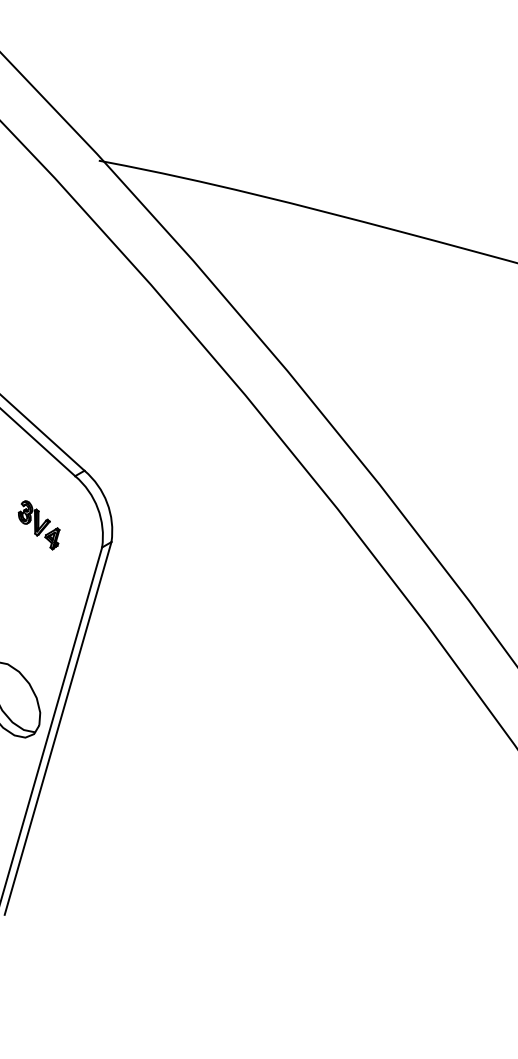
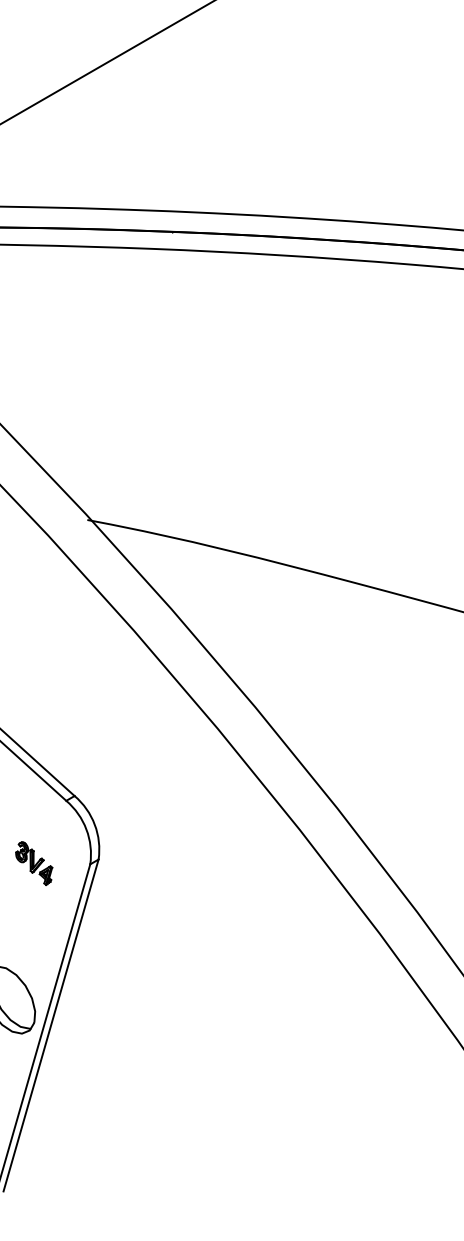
part: (39, 525) -> (34, 863), moved

